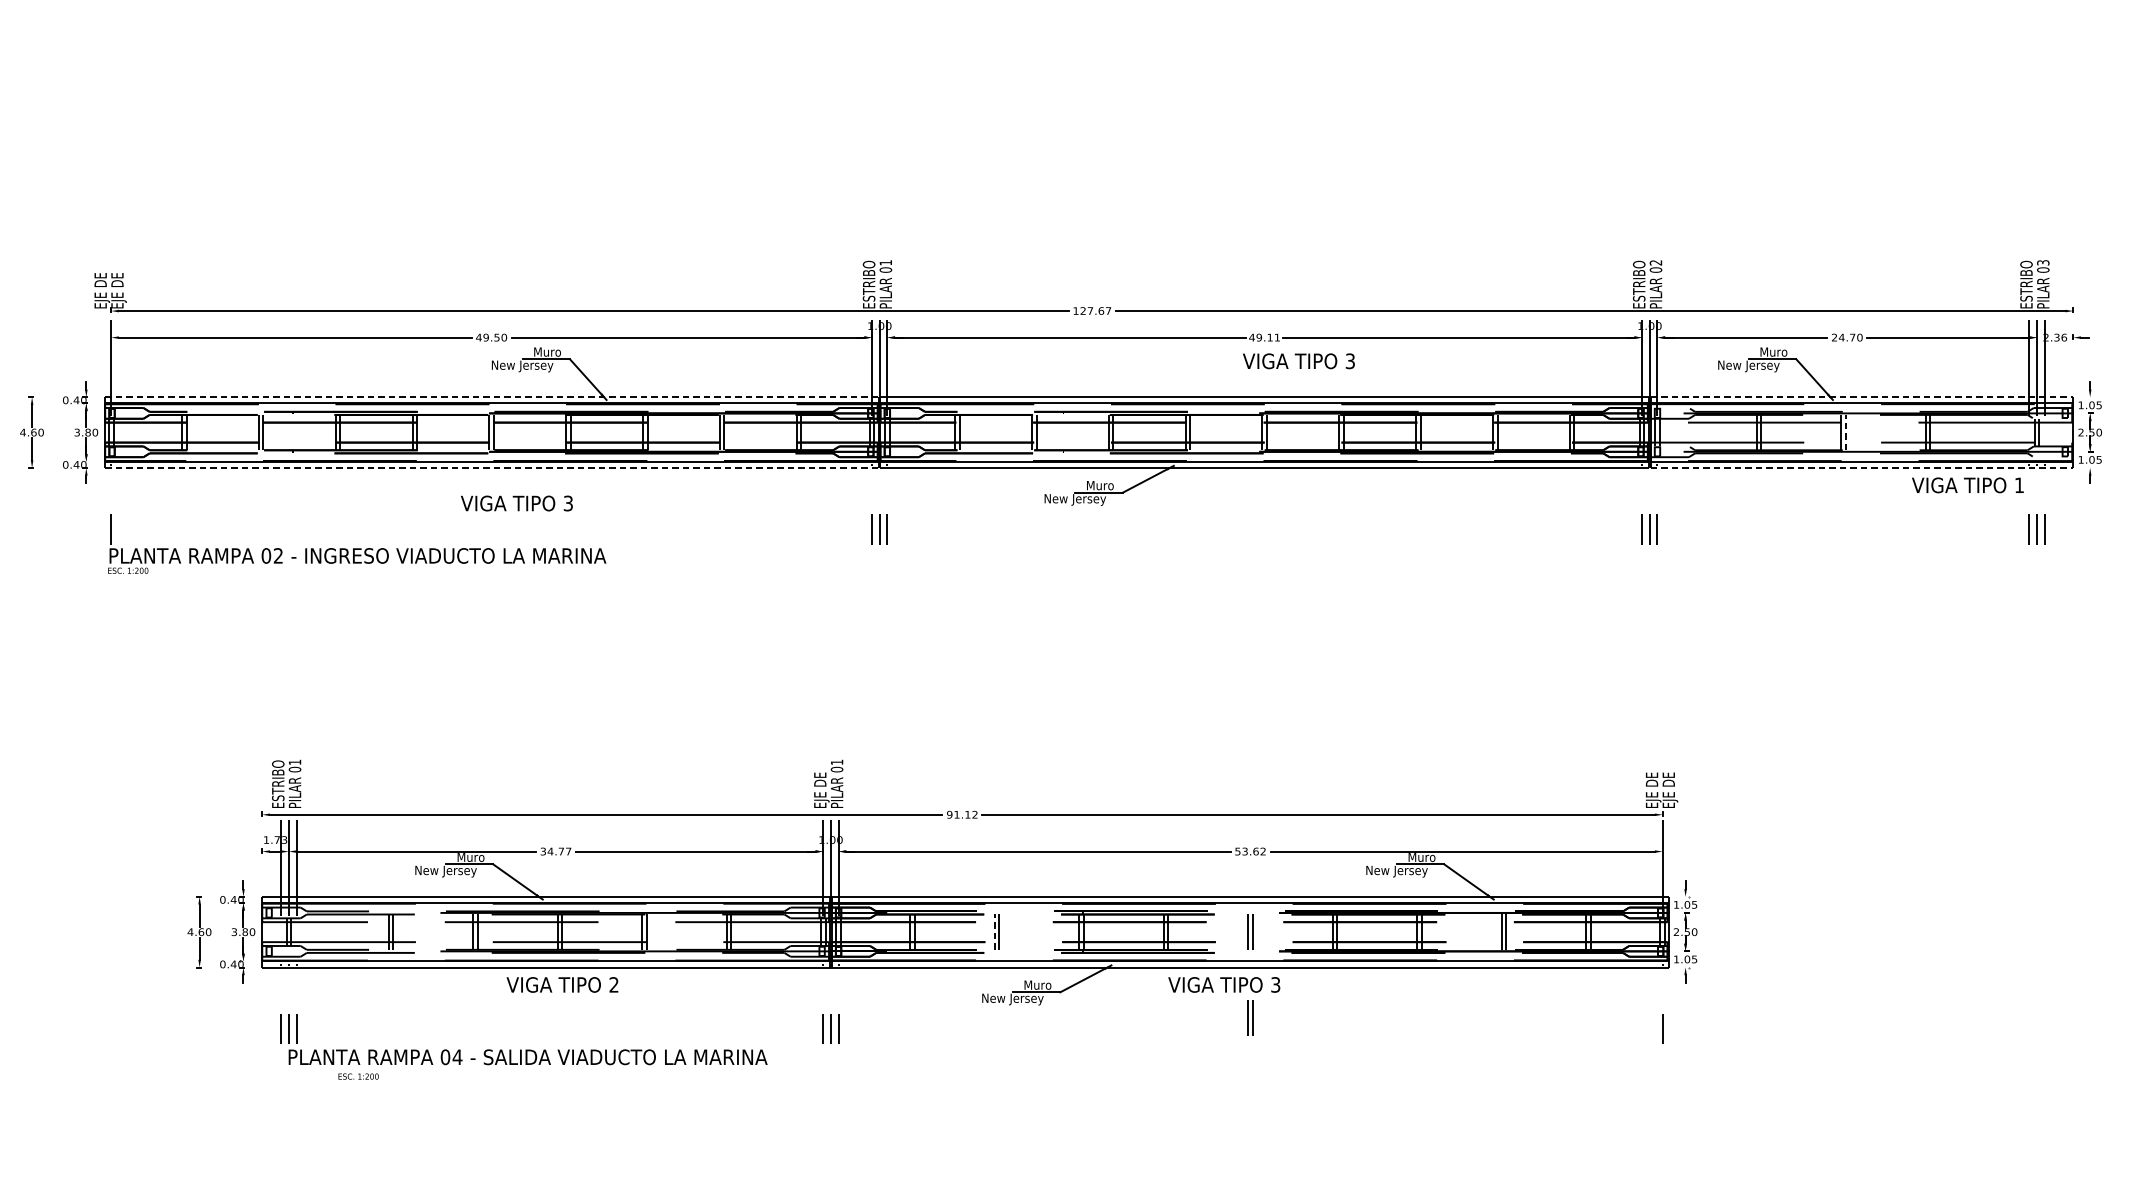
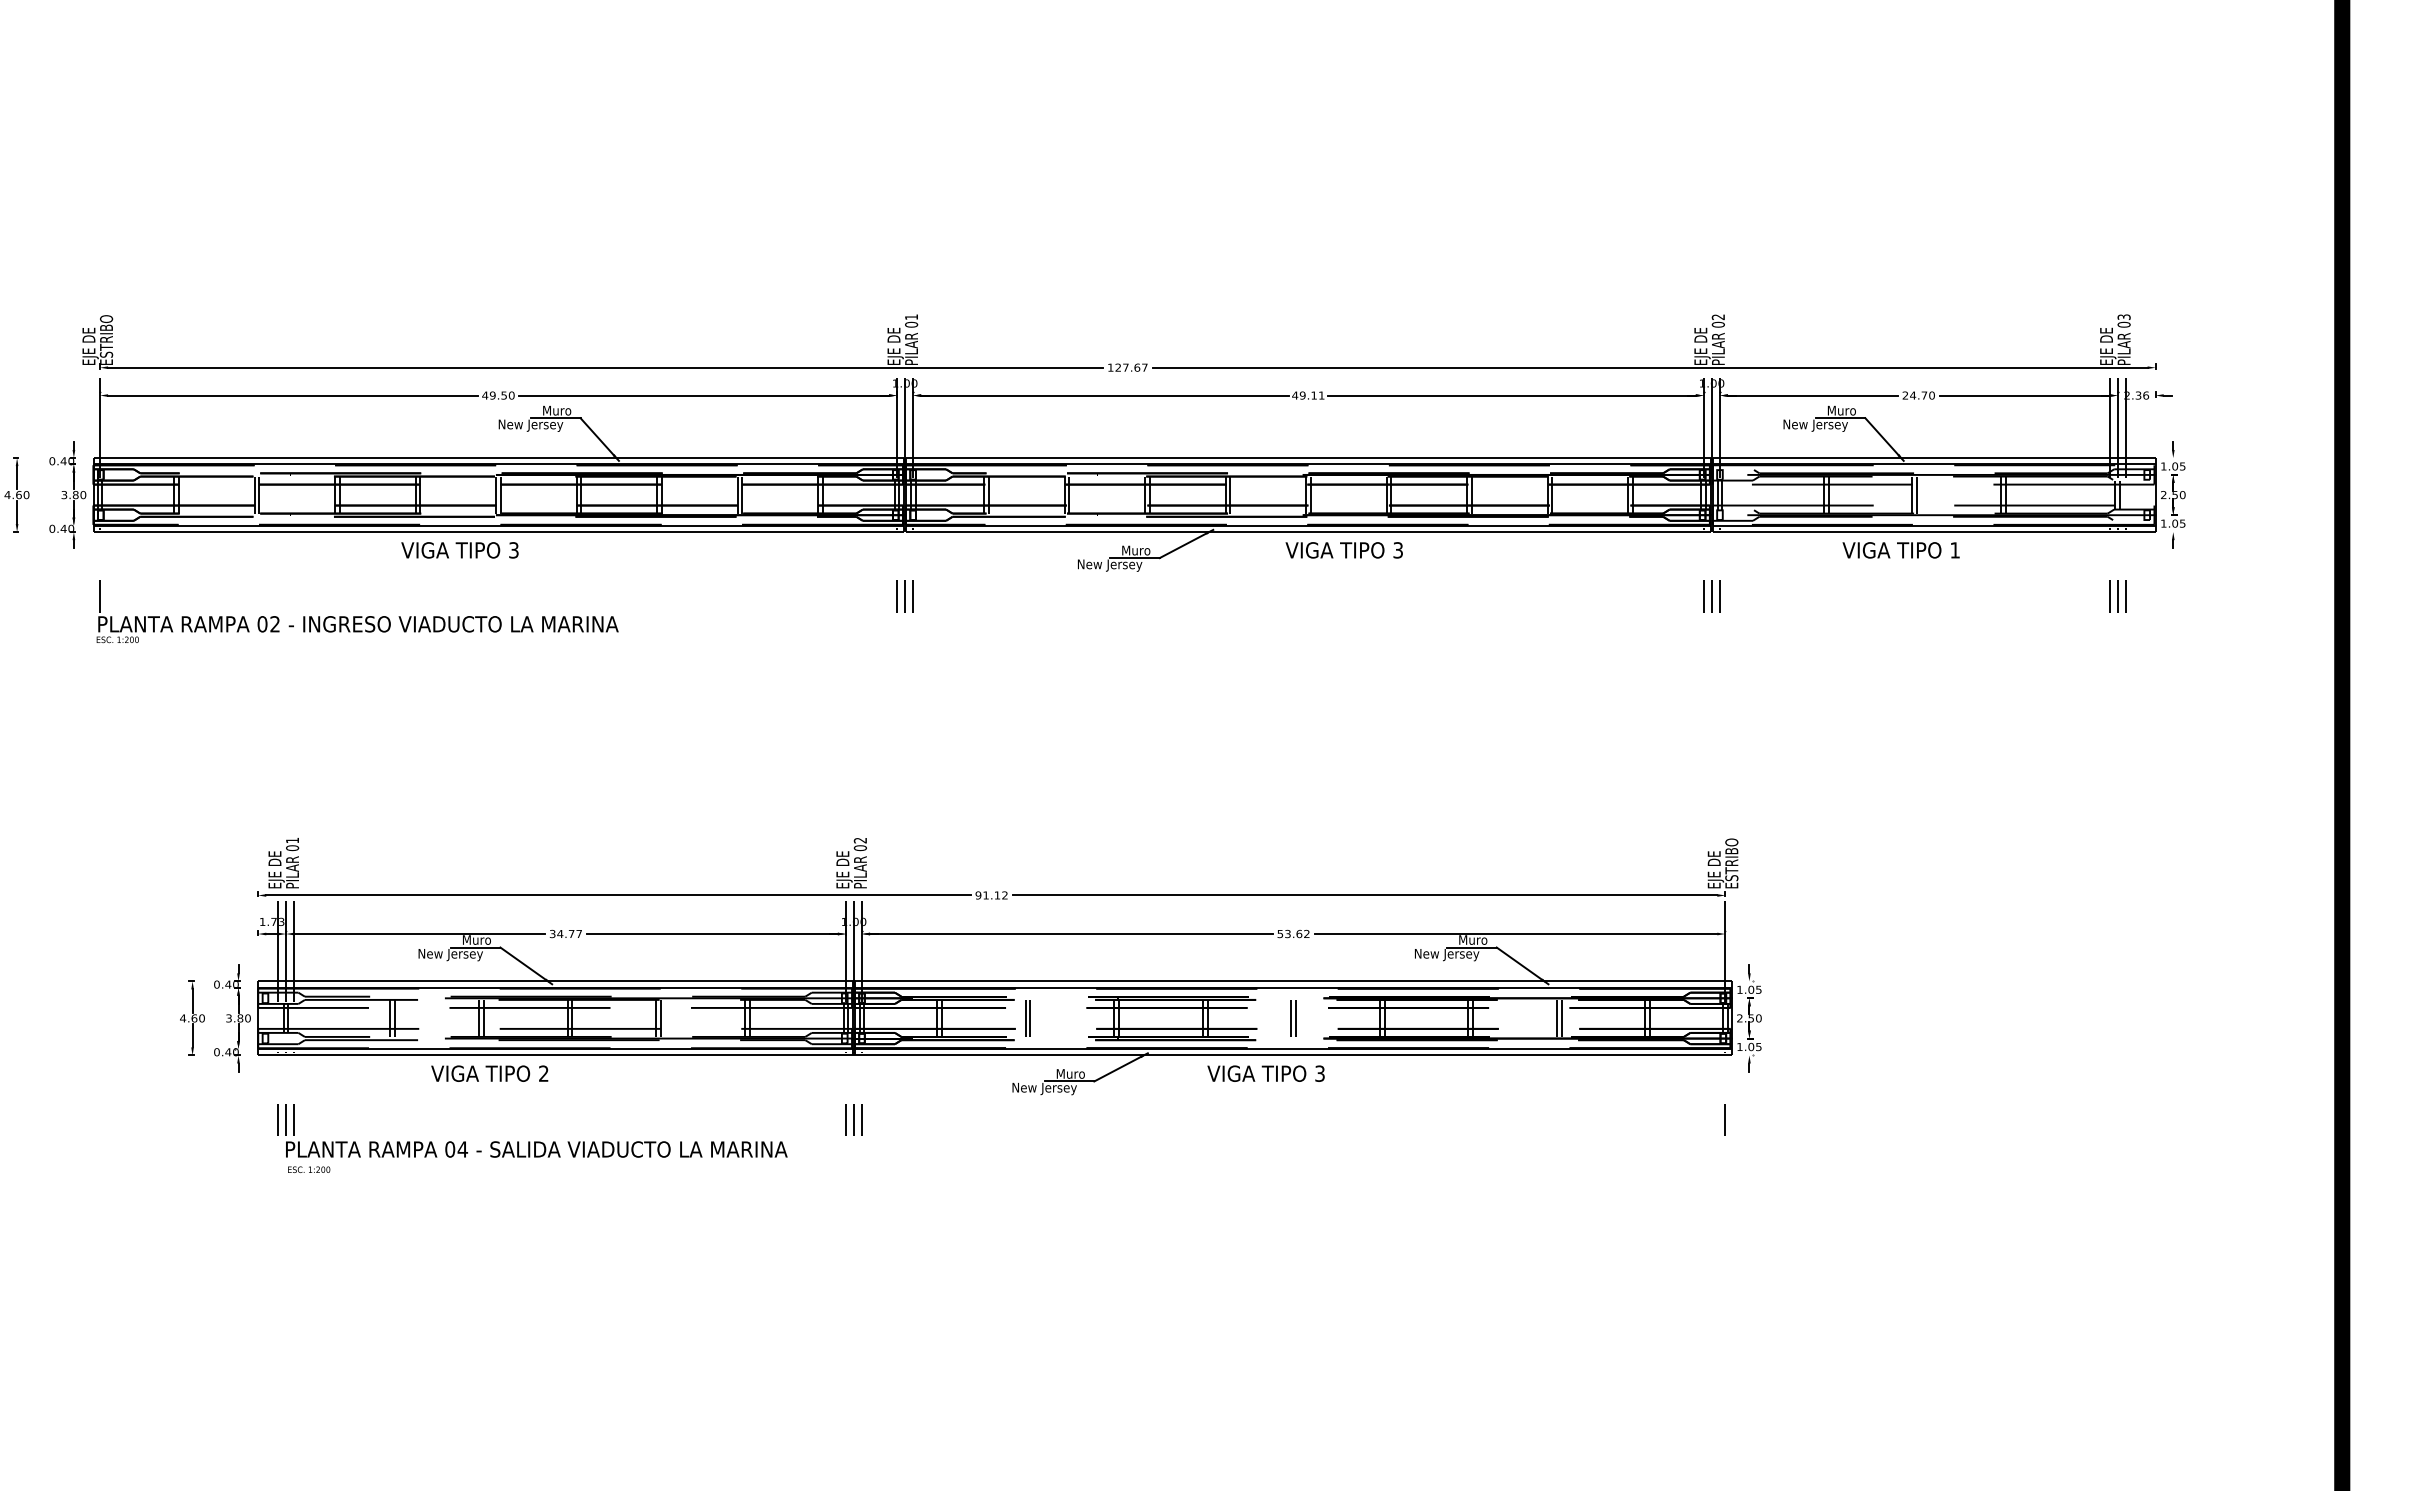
text: (118, 282) -> (107, 337), EJE DE -> ESTRIBO
text: (870, 282) -> (895, 337), ESTRIBO -> EJE DE
text: (1640, 282) -> (1702, 337), ESTRIBO -> EJE DE
text: (2028, 282) -> (2108, 337), ESTRIBO -> EJE DE
text: (1298, 361) -> (1343, 550), moved
line: (492, 397) -> (499, 458), dashed -> solid
line: (1862, 397) -> (1934, 458), dashed -> solid
line: (1846, 433) -> (1917, 495), dashed -> solid
line: (492, 468) -> (499, 532), dashed -> solid
line: (1862, 468) -> (1934, 532), dashed -> solid
text: (1967, 485) -> (1900, 550), moved
text: (516, 503) -> (459, 550), moved
text: (836, 762) -> (859, 840), 01 -> 02
text: (279, 781) -> (276, 860), ESTRIBO -> EJE DE
text: (1670, 781) -> (1733, 860), EJE DE -> ESTRIBO
line: (994, 932) -> (1025, 1018), dashed -> solid
text: (562, 984) -> (489, 1073), moved
part: (1250, 1018) -> (1293, 1108), removed
text: (358, 1076) -> (309, 1169), moved

